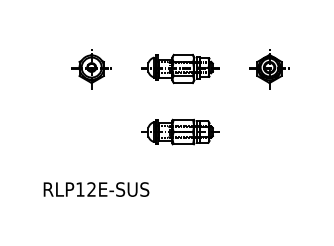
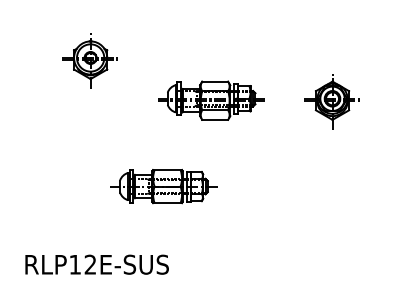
part: (91, 69) -> (90, 60), moved
part: (180, 131) -> (163, 185), moved

